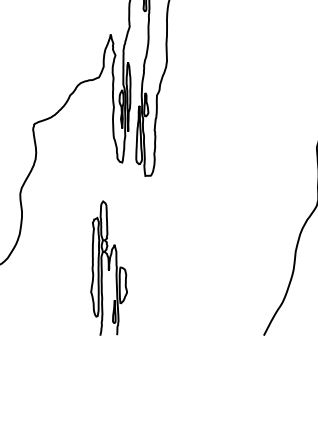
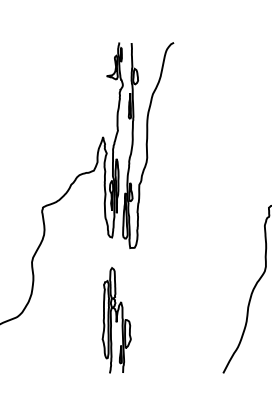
part: (108, 268) -> (116, 320), moved

